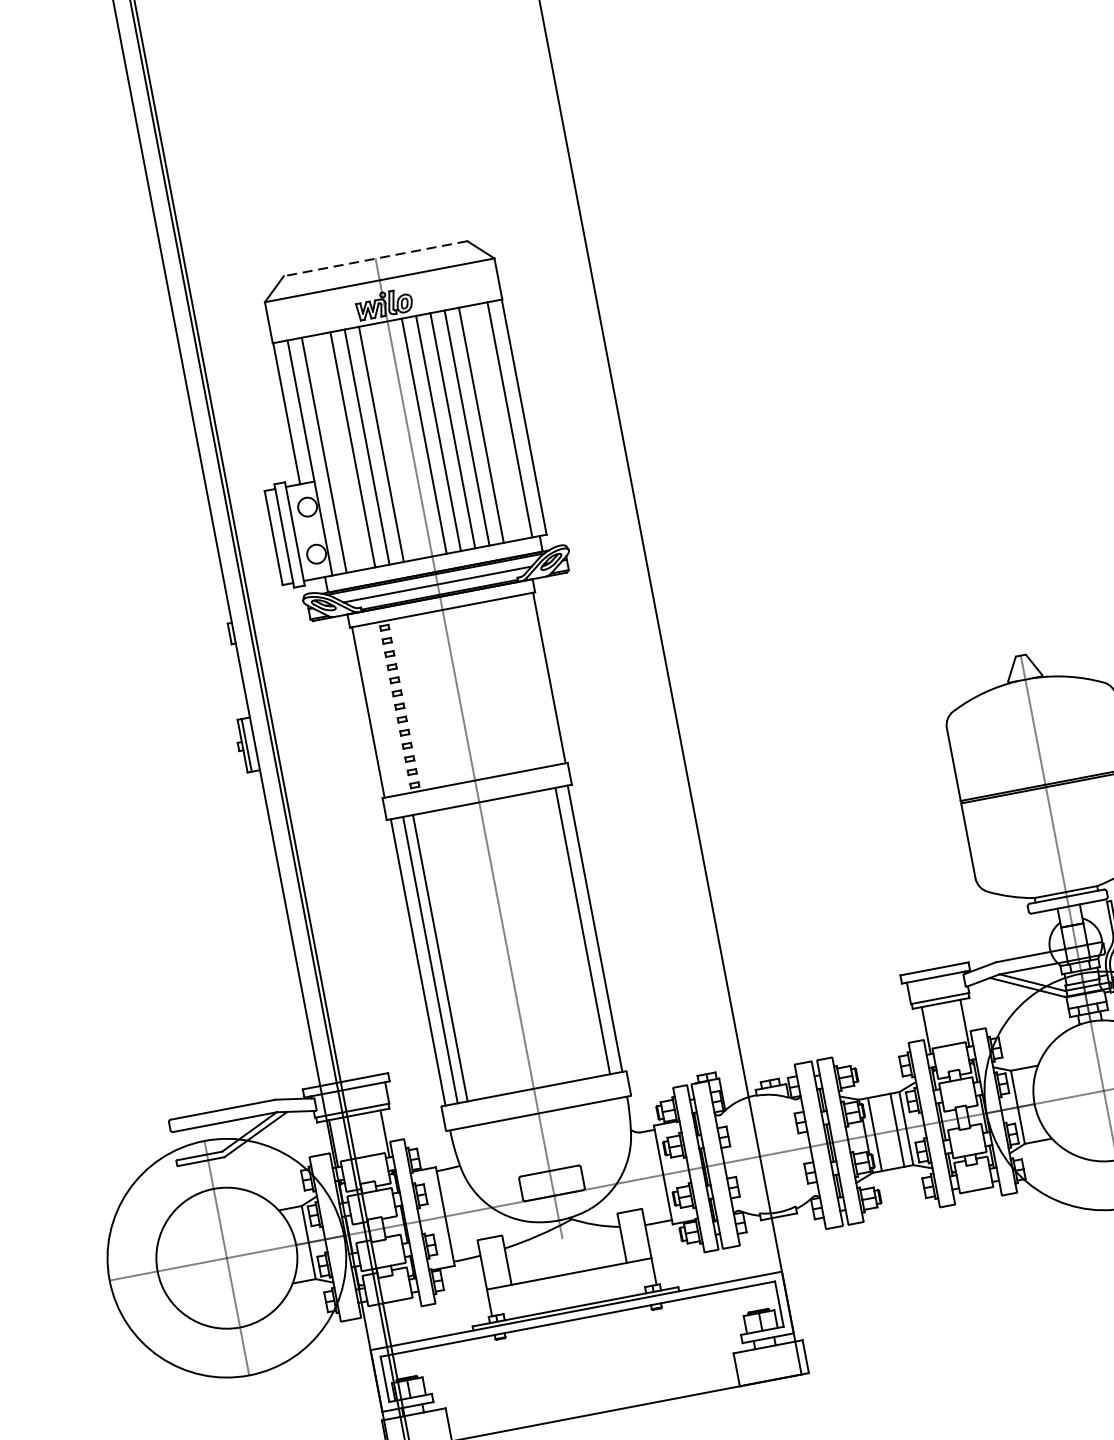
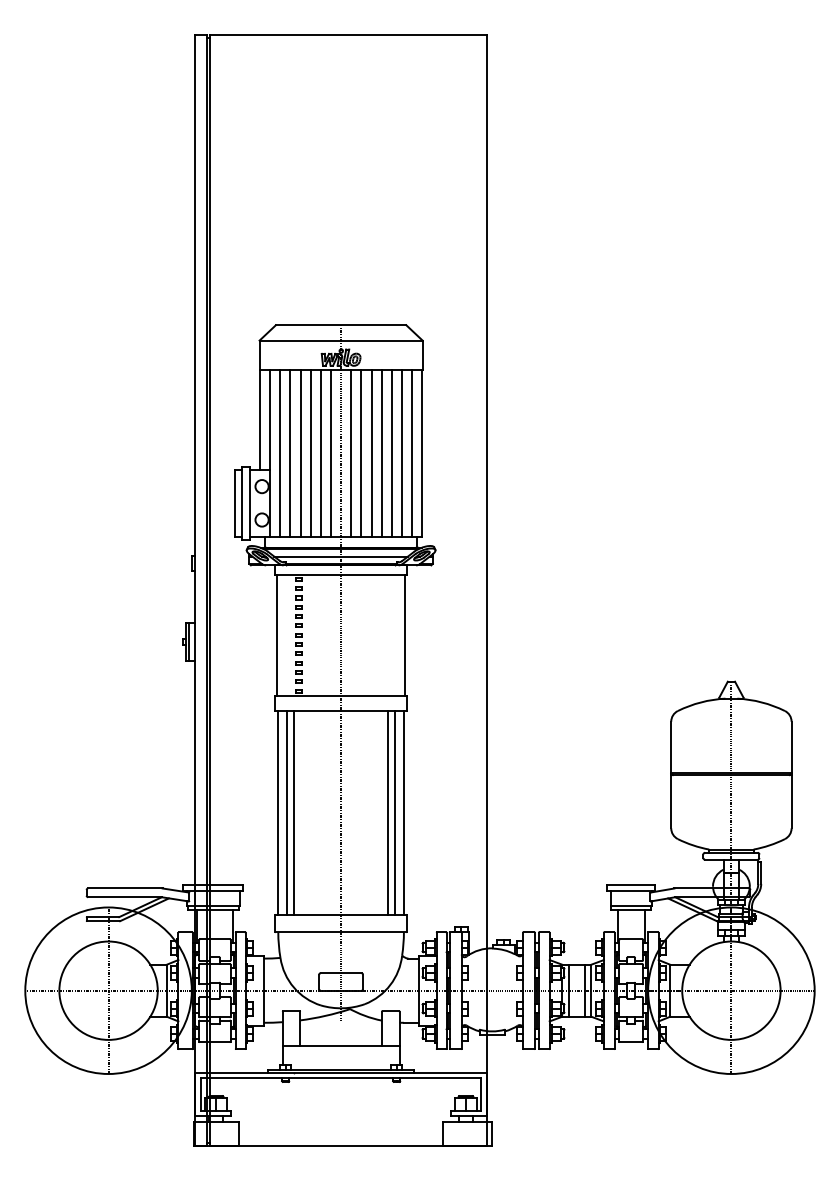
line: (374, 259) -> (340, 325), dashed -> solid
line: (496, 421) -> (402, 452), added
line: (394, 440) -> (330, 452), added
line: (338, 451) -> (290, 452), added
line: (573, 932) -> (388, 812), added

